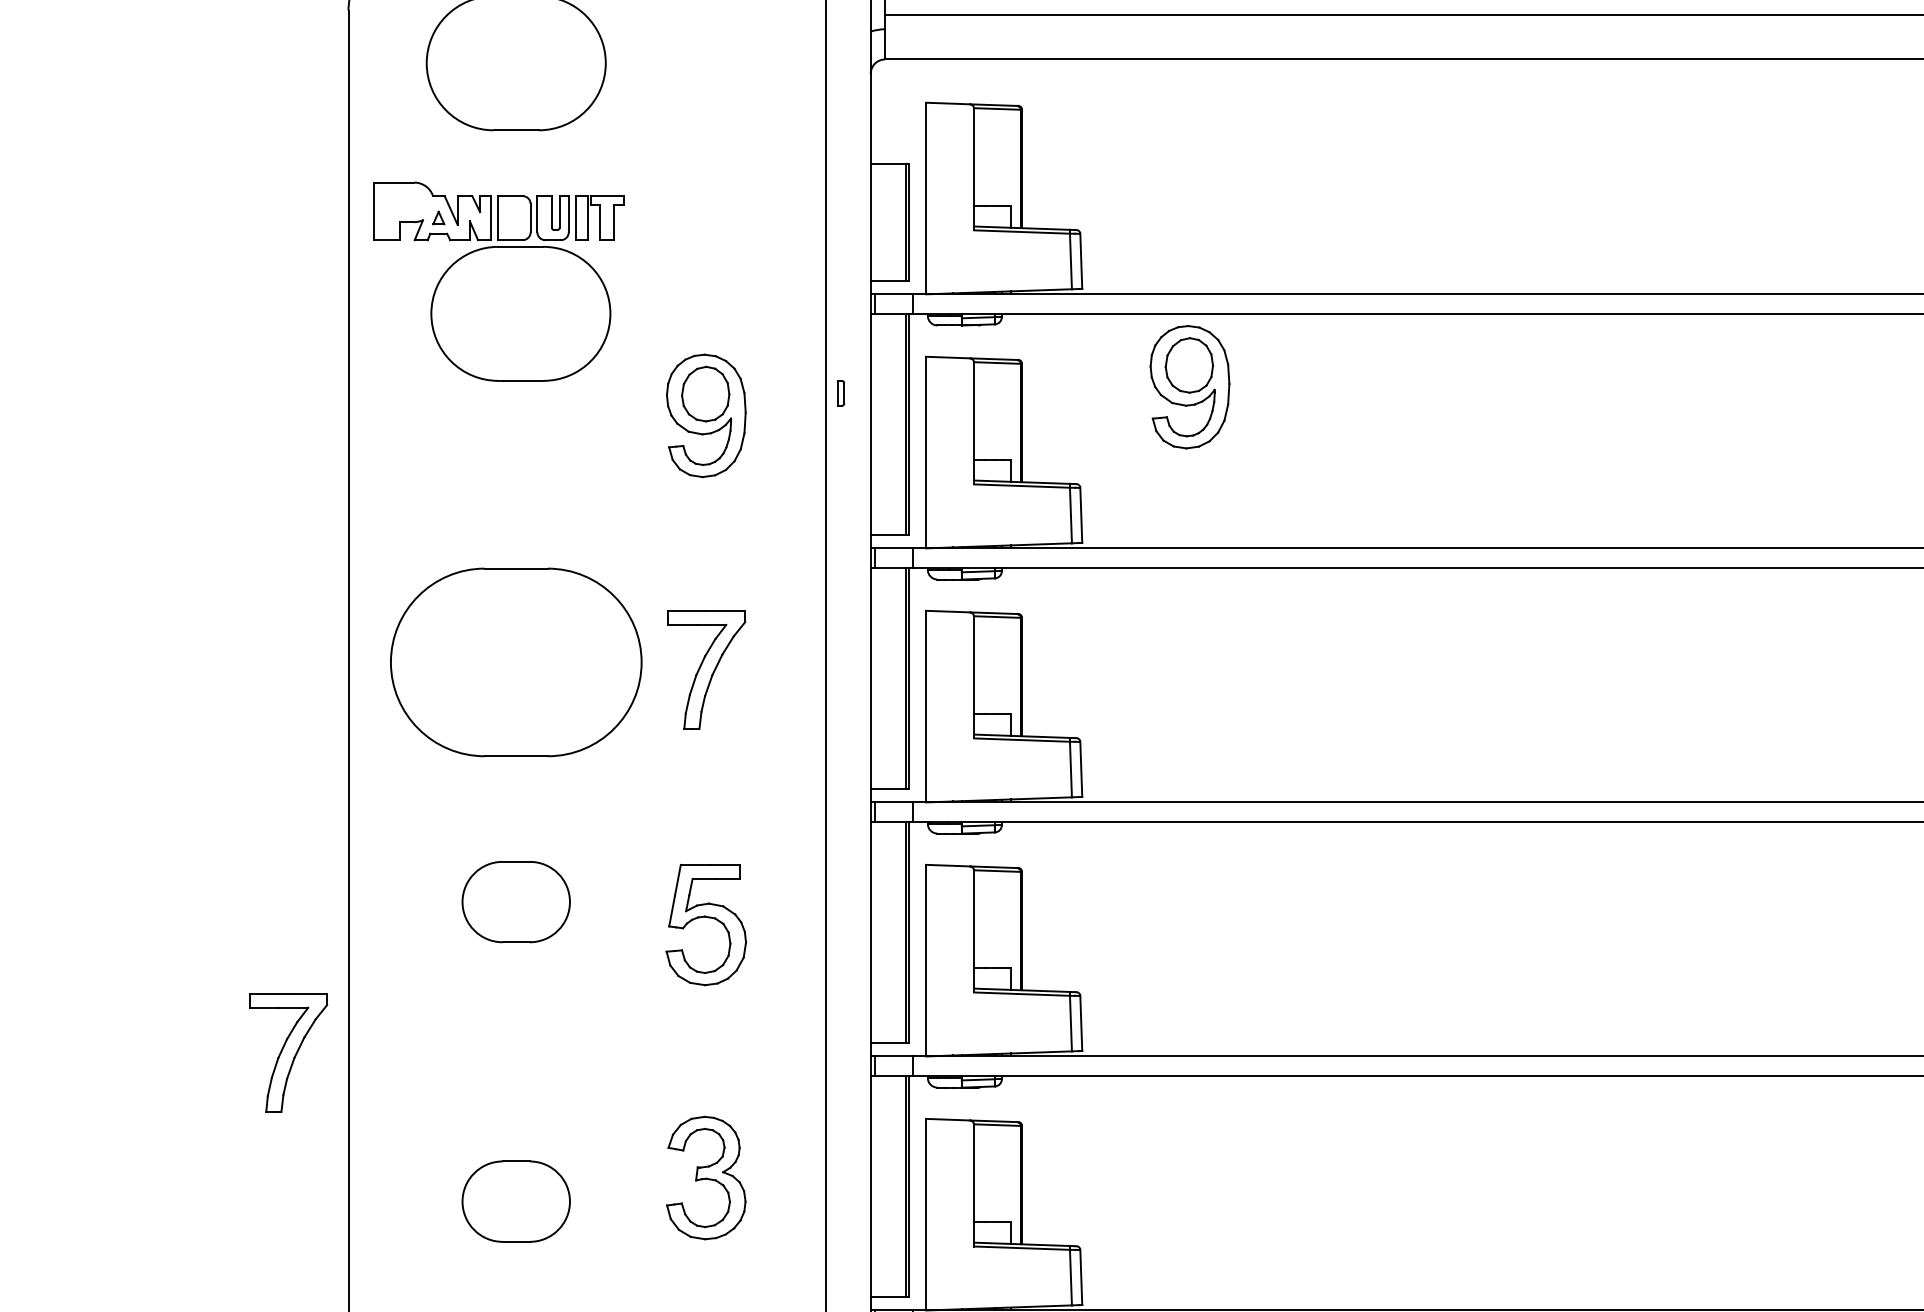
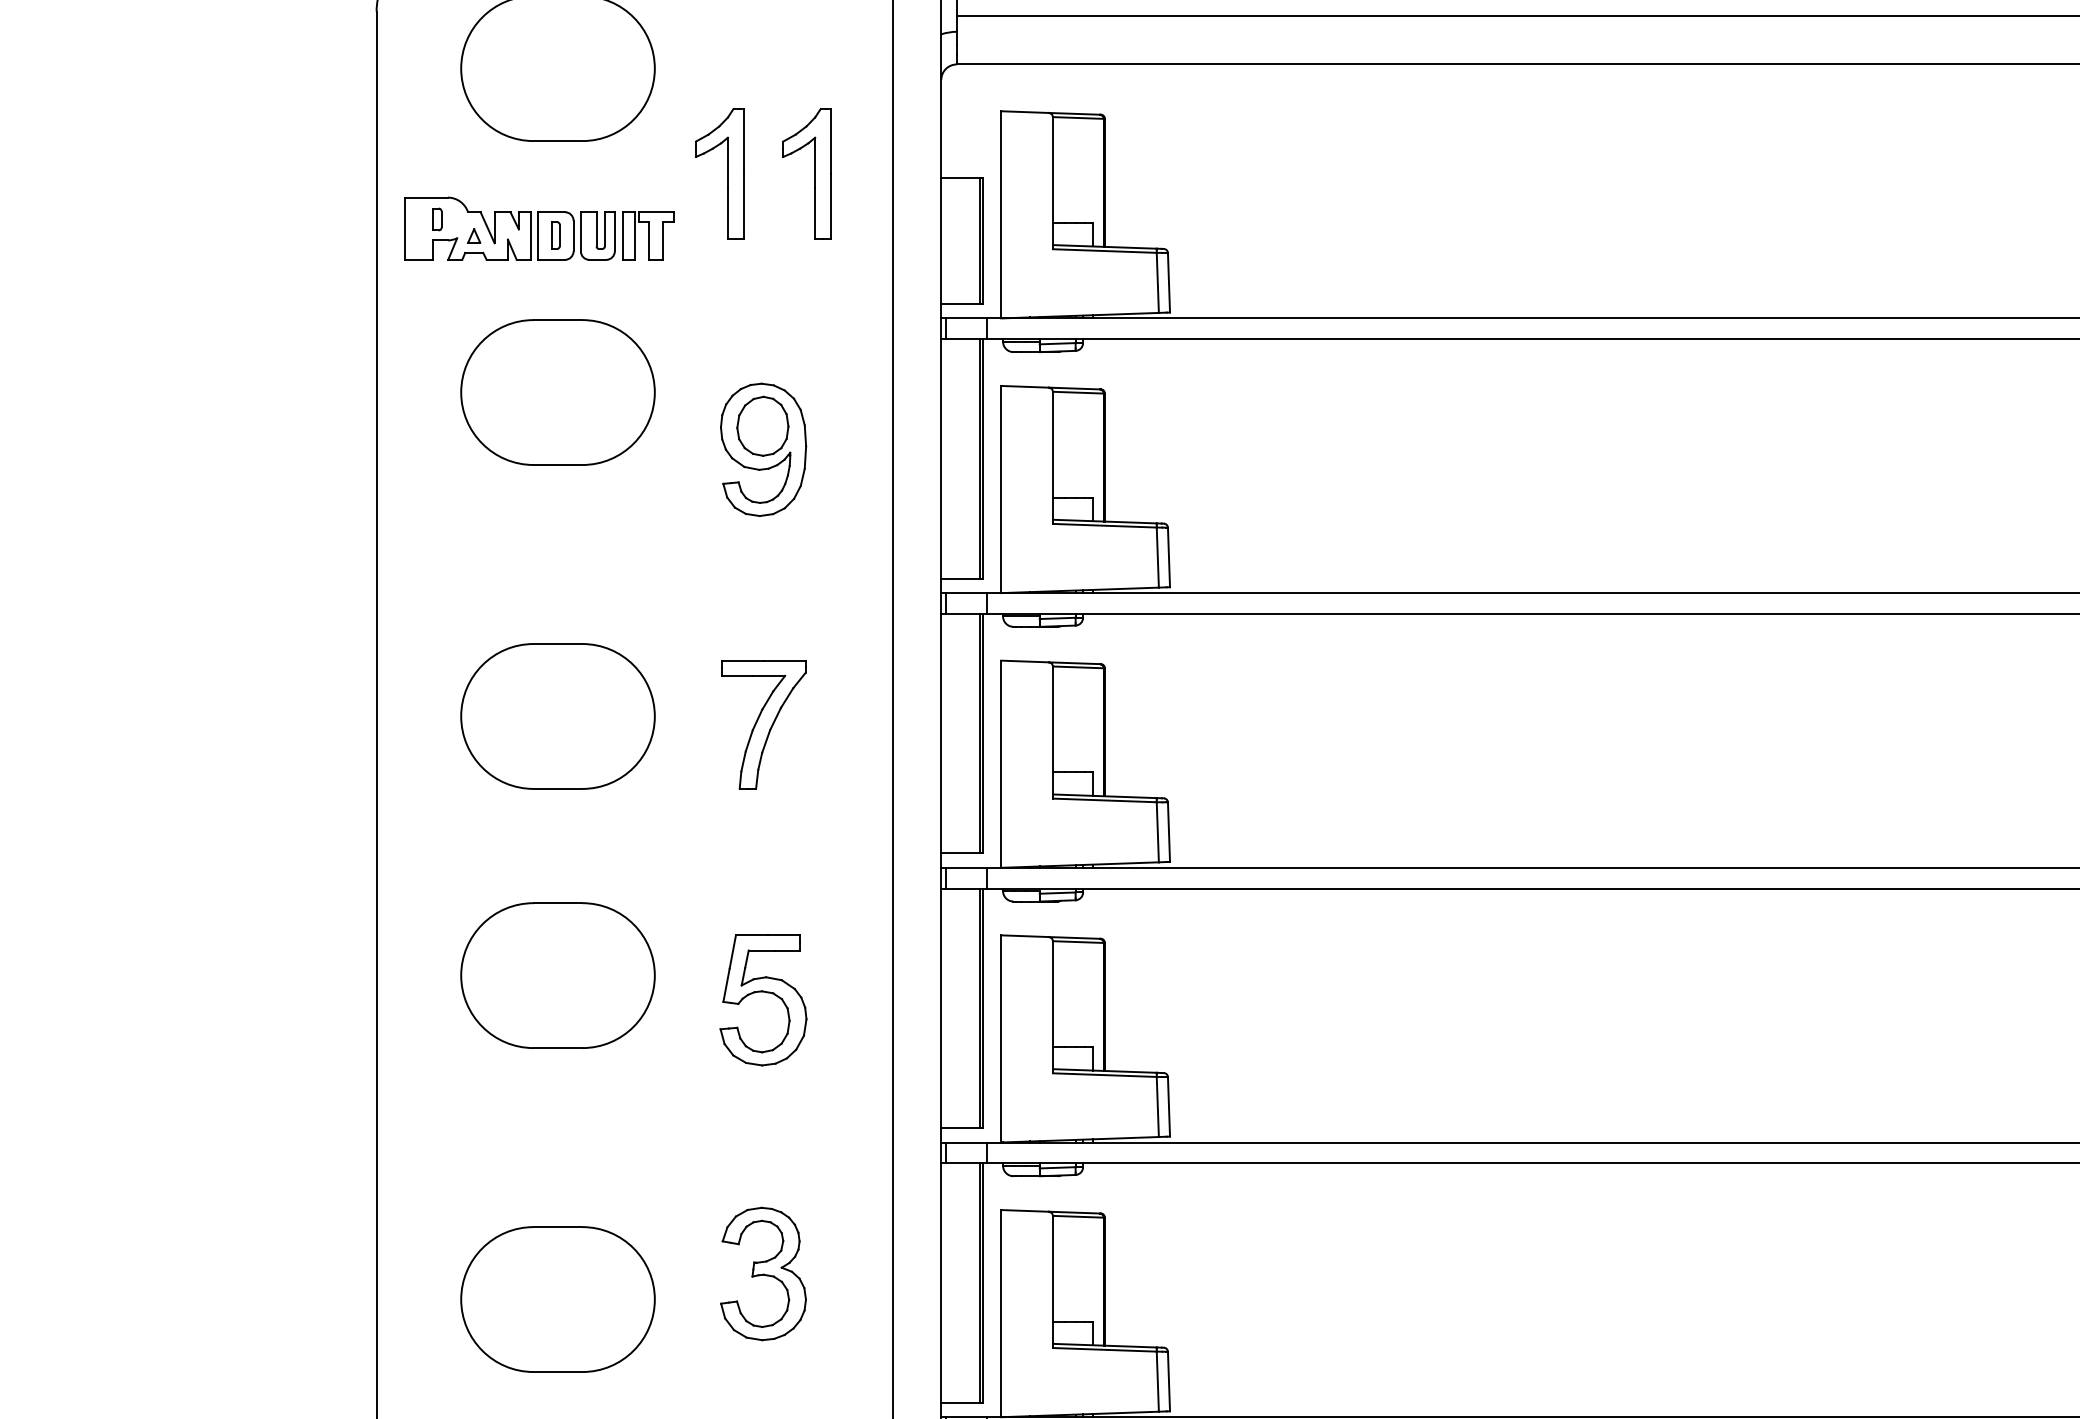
part: (673, 160) -> (727, 173), added
part: (753, 160) -> (814, 173), added
part: (404, 202) -> (437, 219), added
part: (520, 313) -> (557, 392), moved
part: (1189, 386) -> (1286, 418), removed
part: (840, 393) -> (555, 235), moved
part: (515, 662) -> (557, 716), size x0.71
part: (515, 901) -> (557, 975), size x1.67
part: (288, 1052) -> (311, 1138), removed
part: (515, 1201) -> (557, 1299), size x1.67

